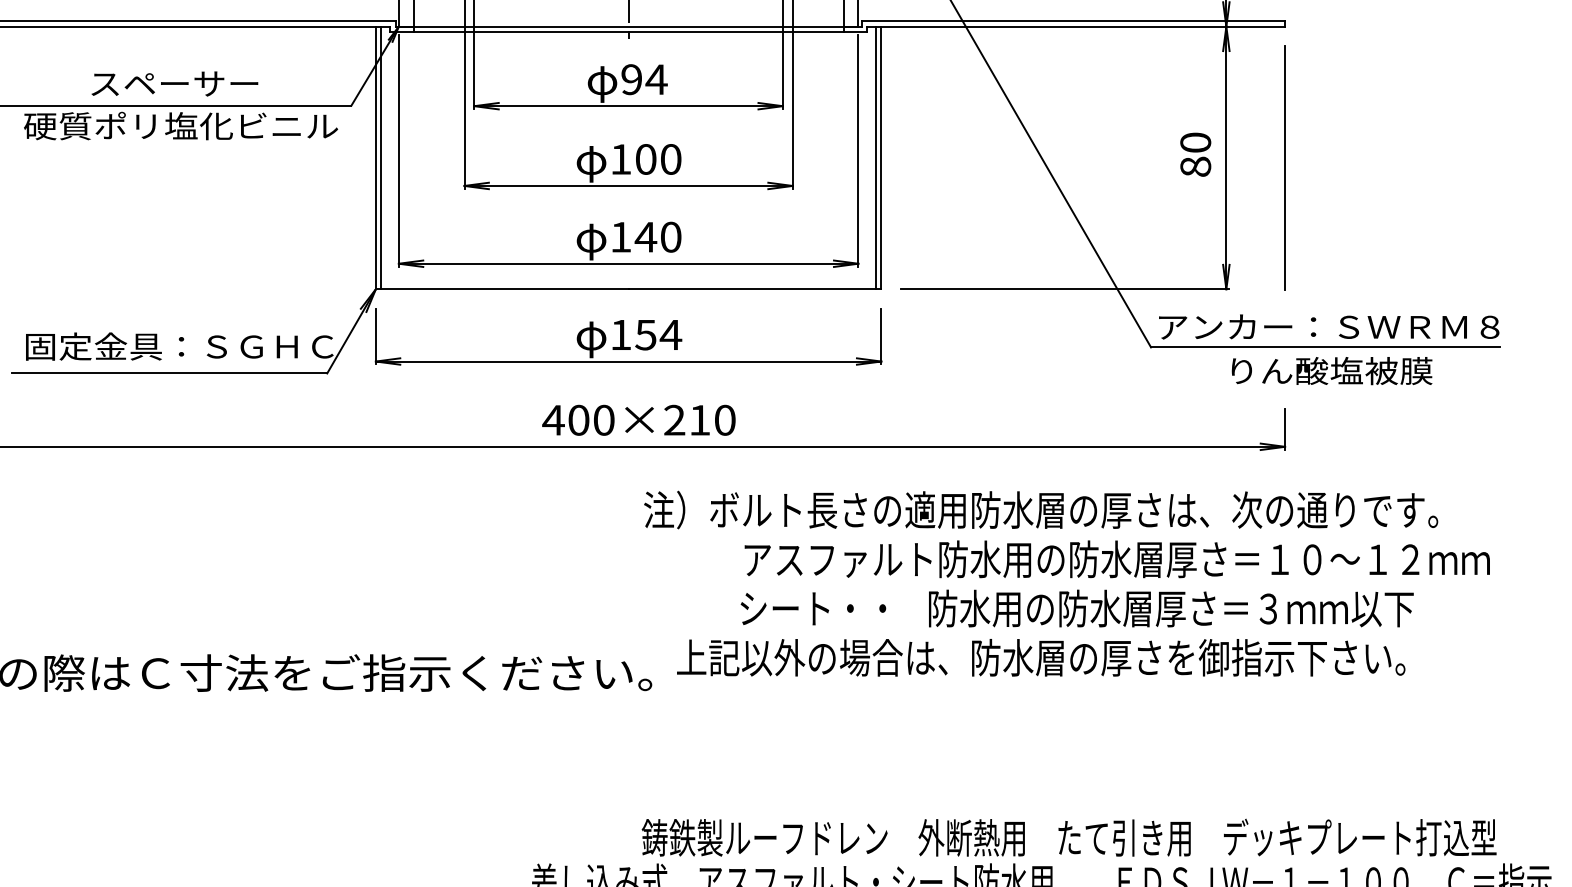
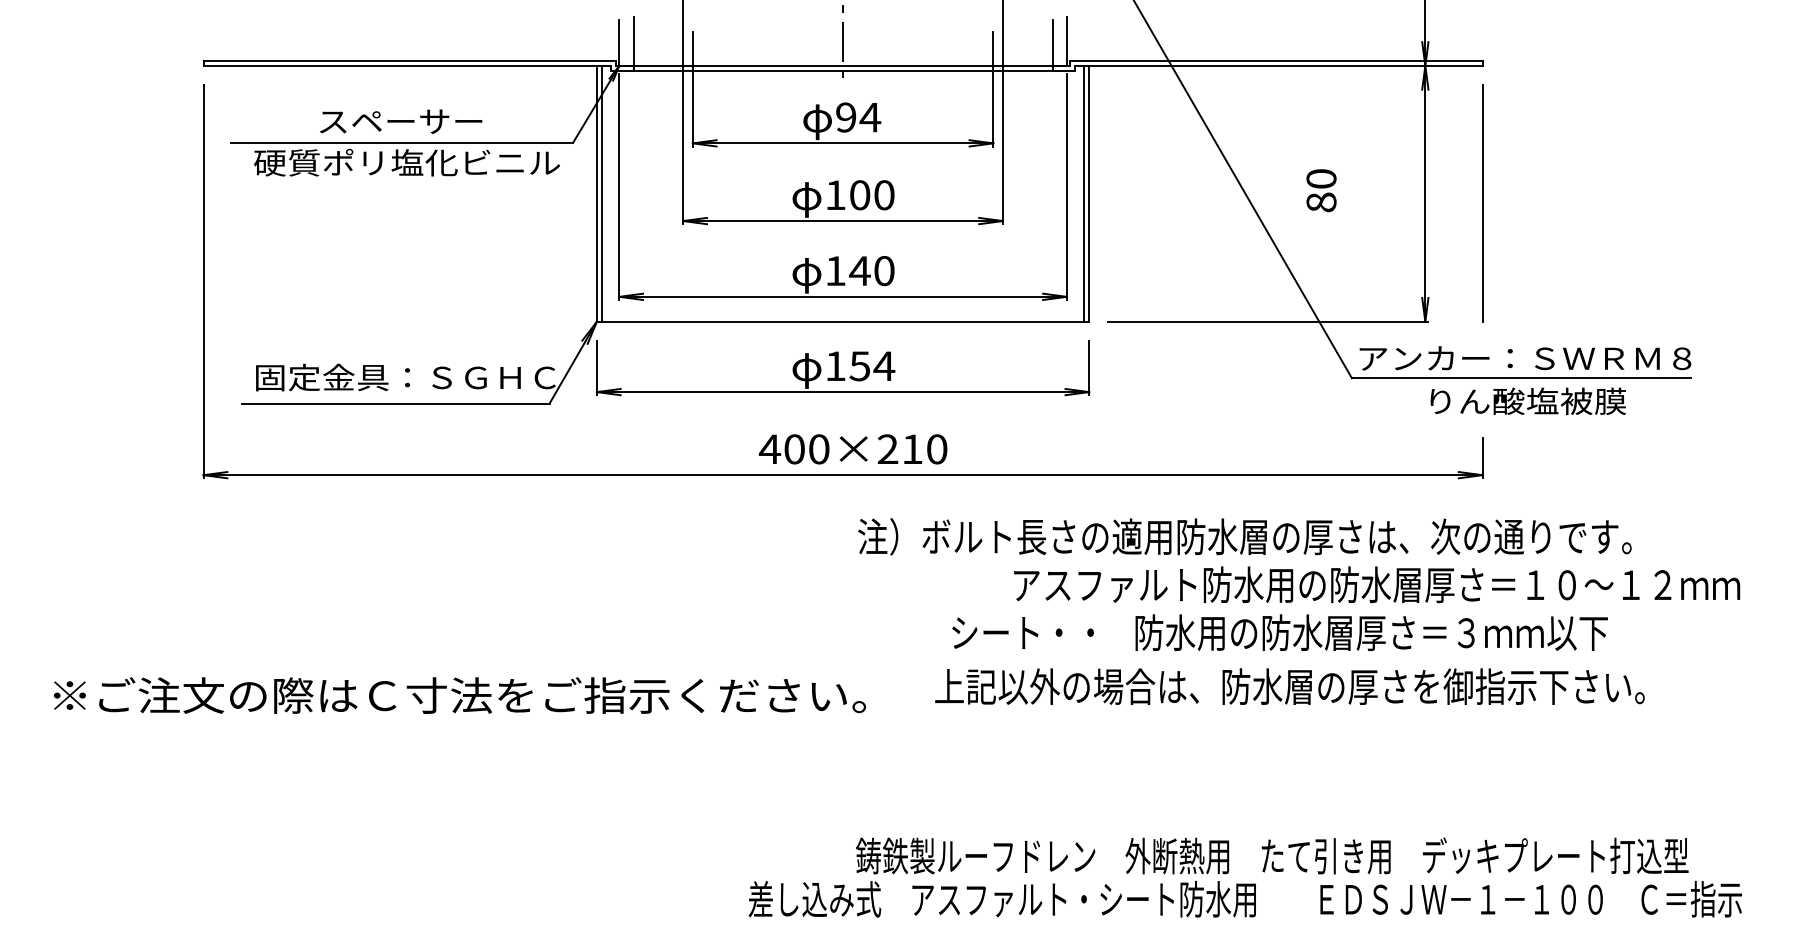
text: (1195, 154) -> (1321, 190), moved
text: (1117, 559) -> (1377, 584), moved
text: (1040, 657) -> (1289, 686), moved

